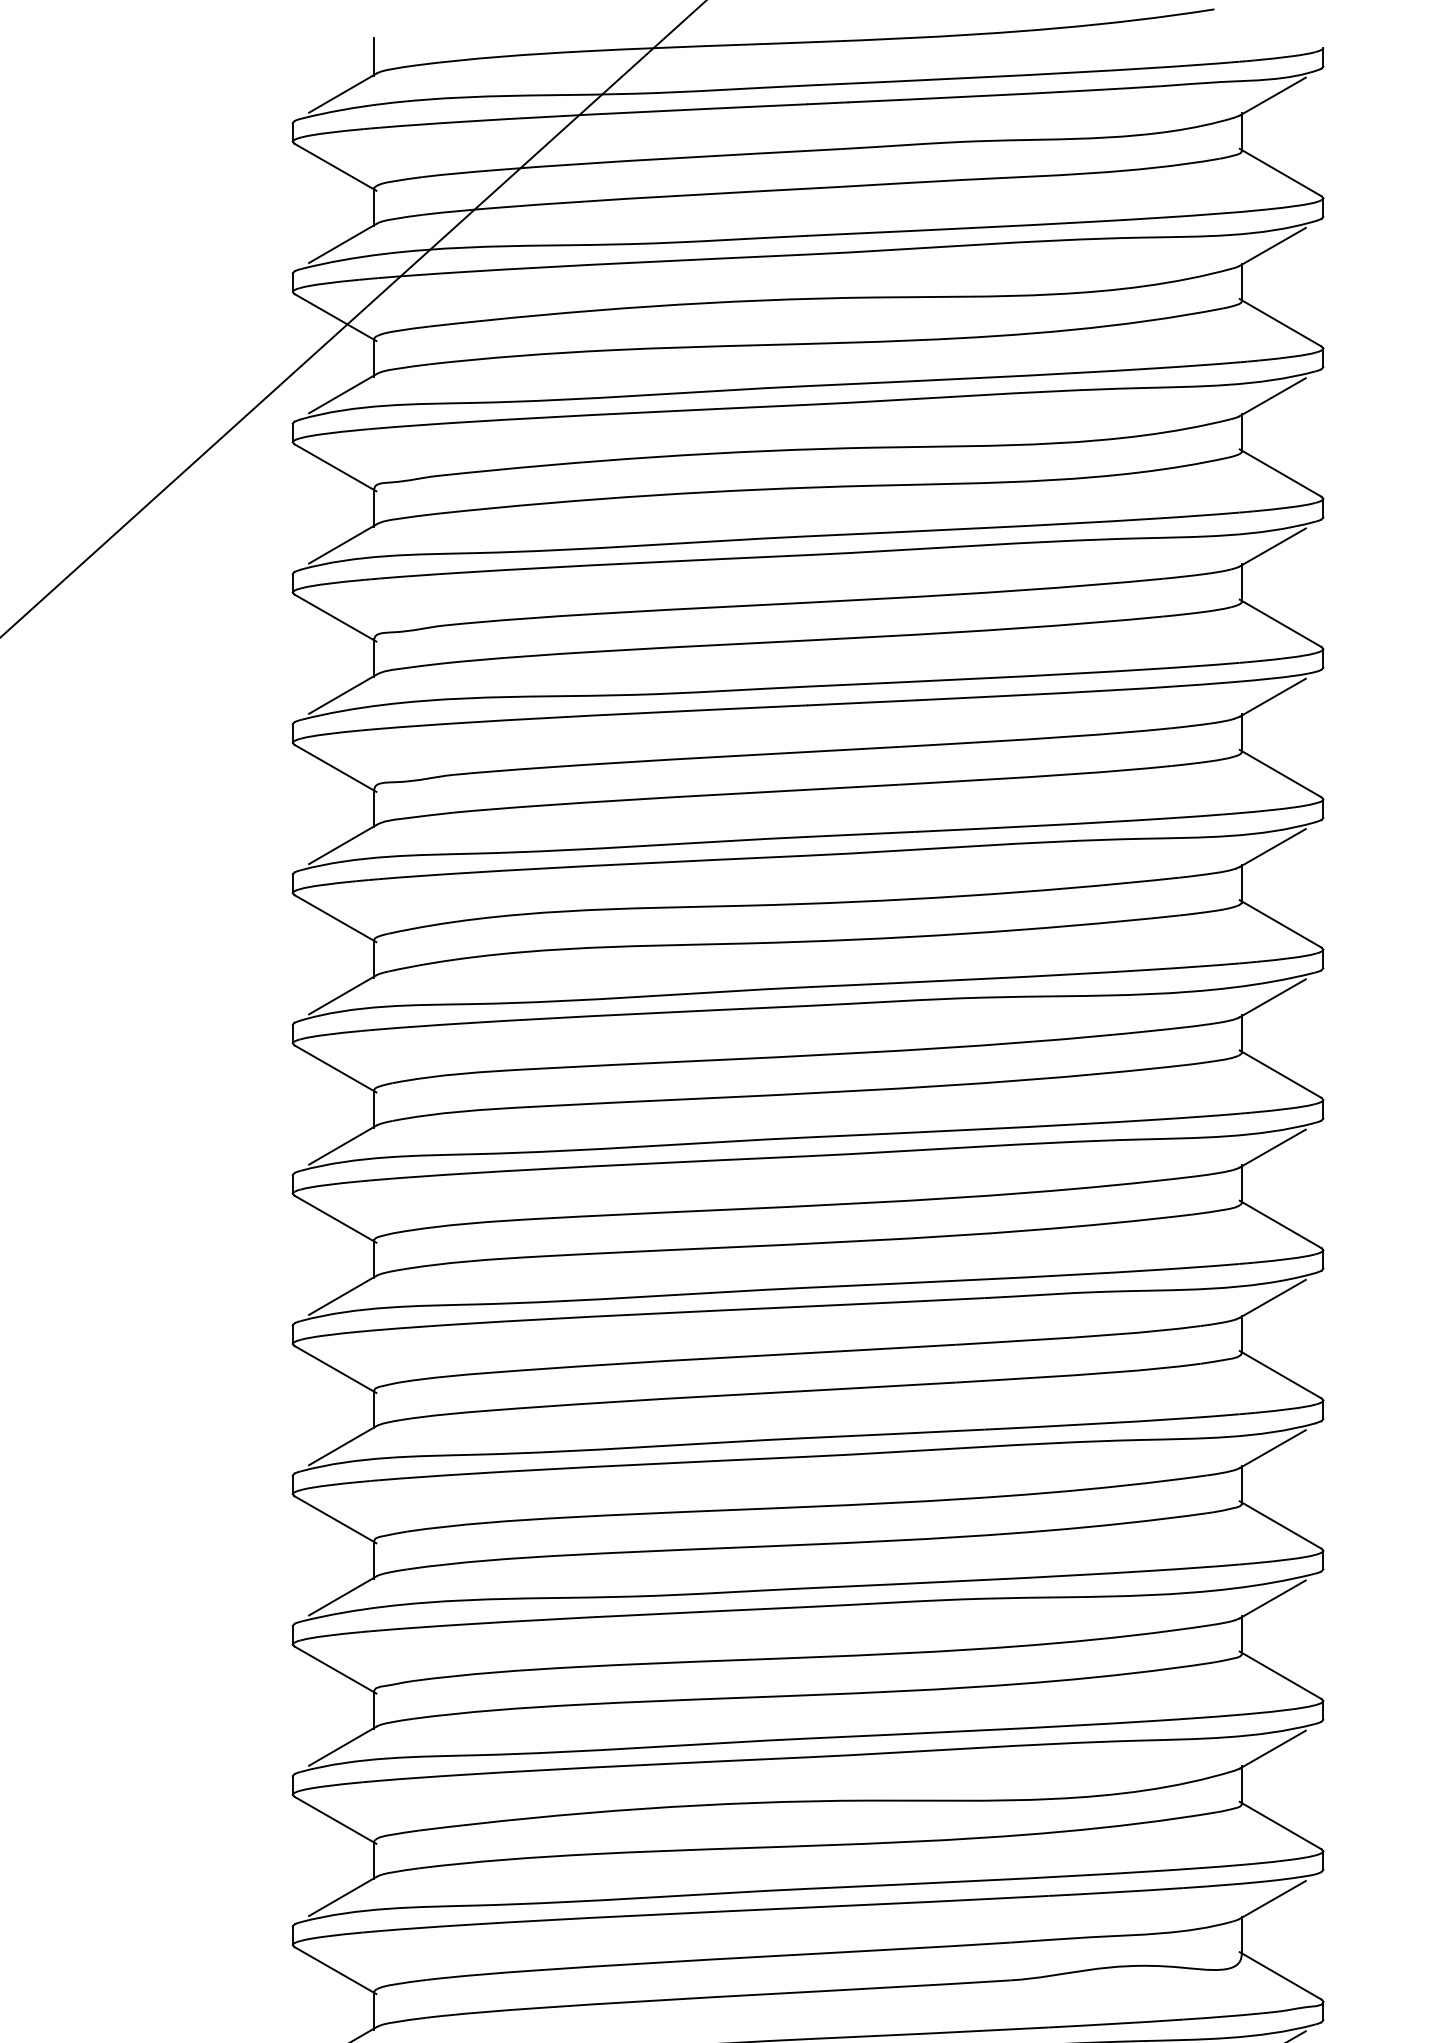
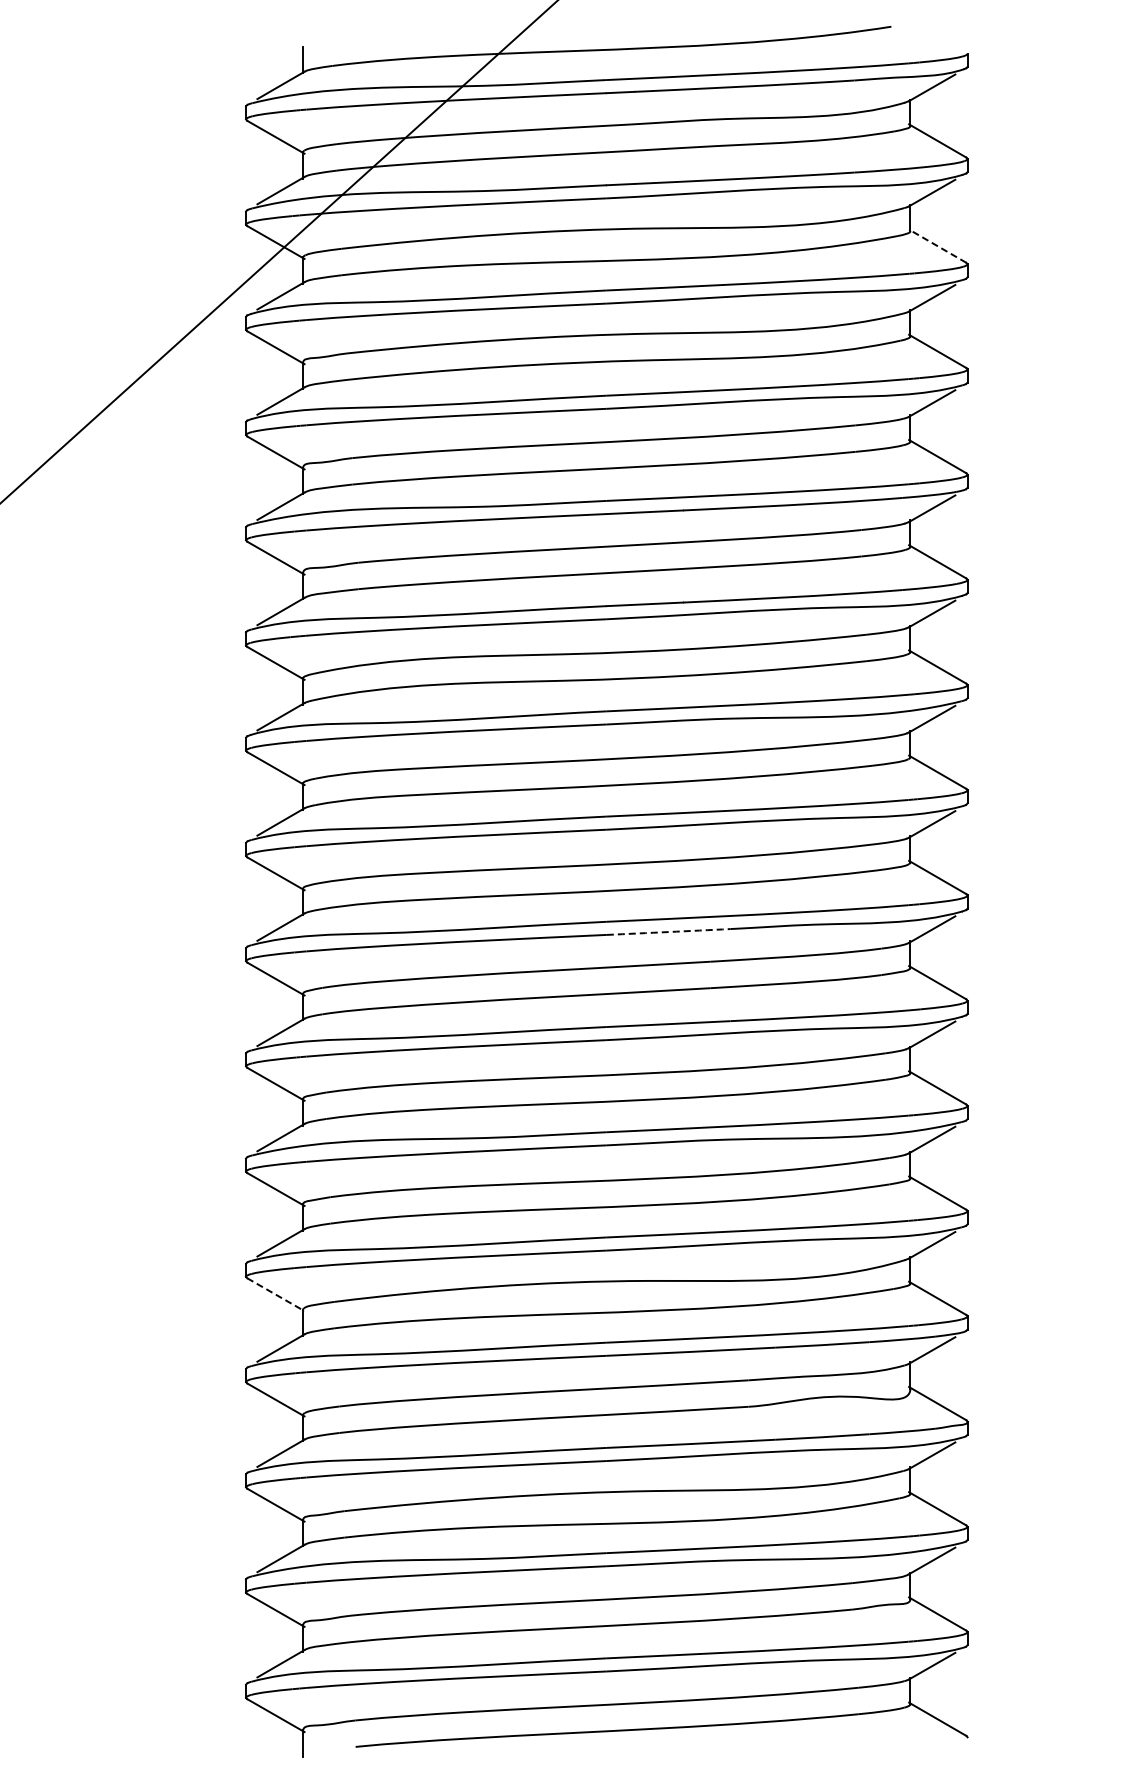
line: (1280, 321) -> (937, 245), solid -> dashed
arc: (896, 1302) -> (668, 932), solid -> dashed
line: (336, 1820) -> (276, 1294), solid -> dashed

